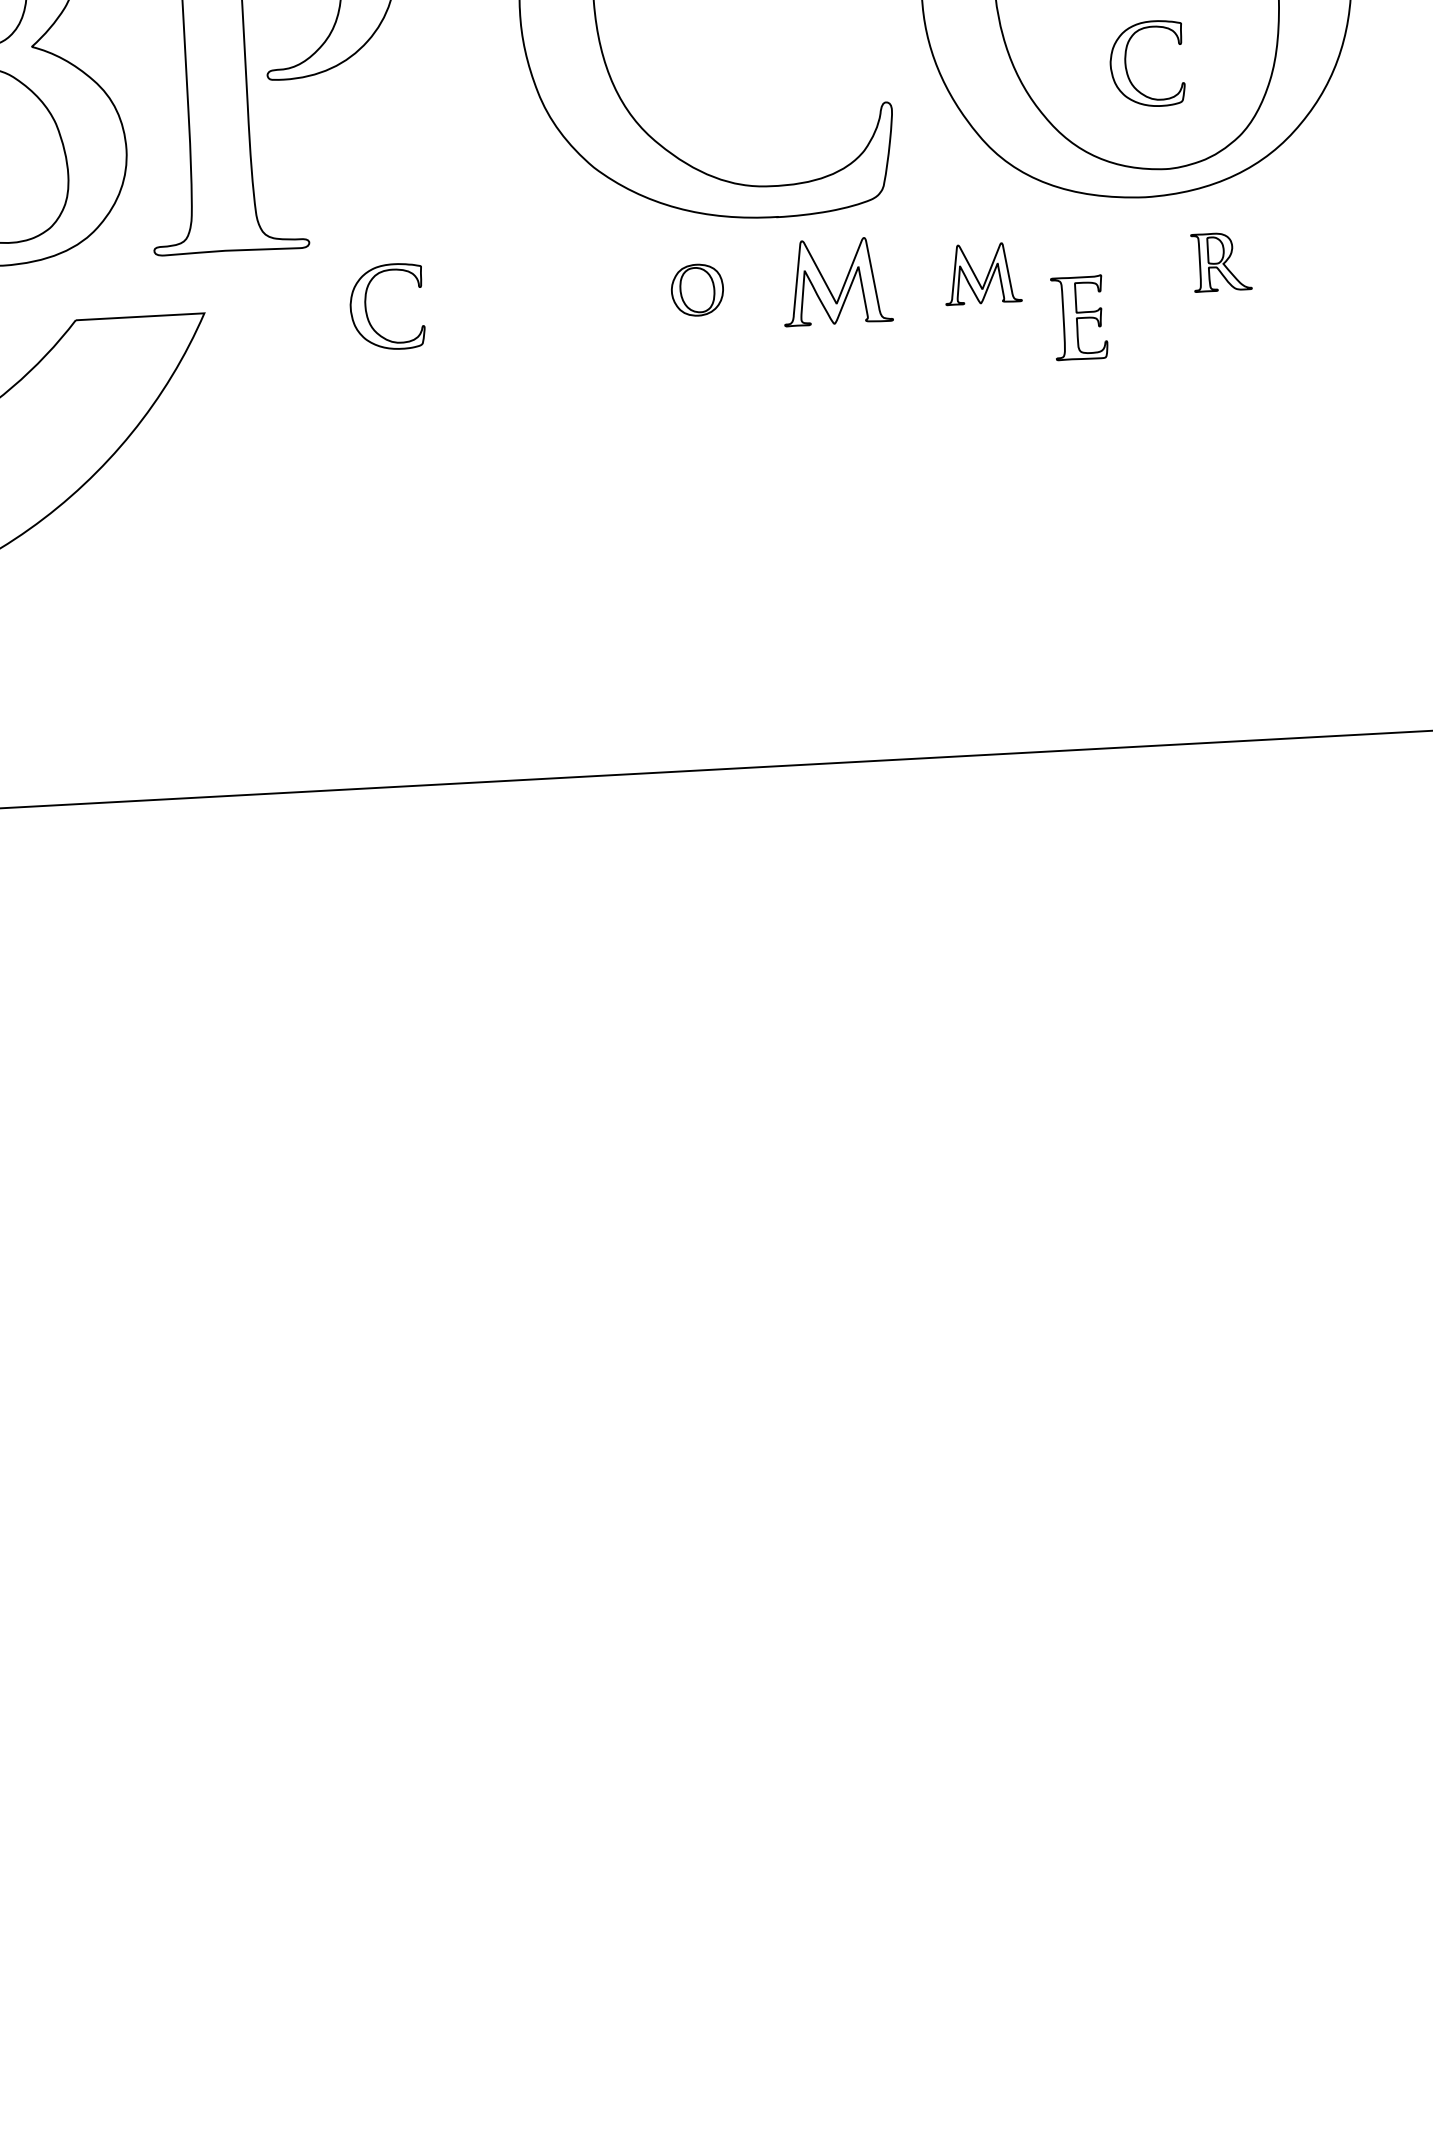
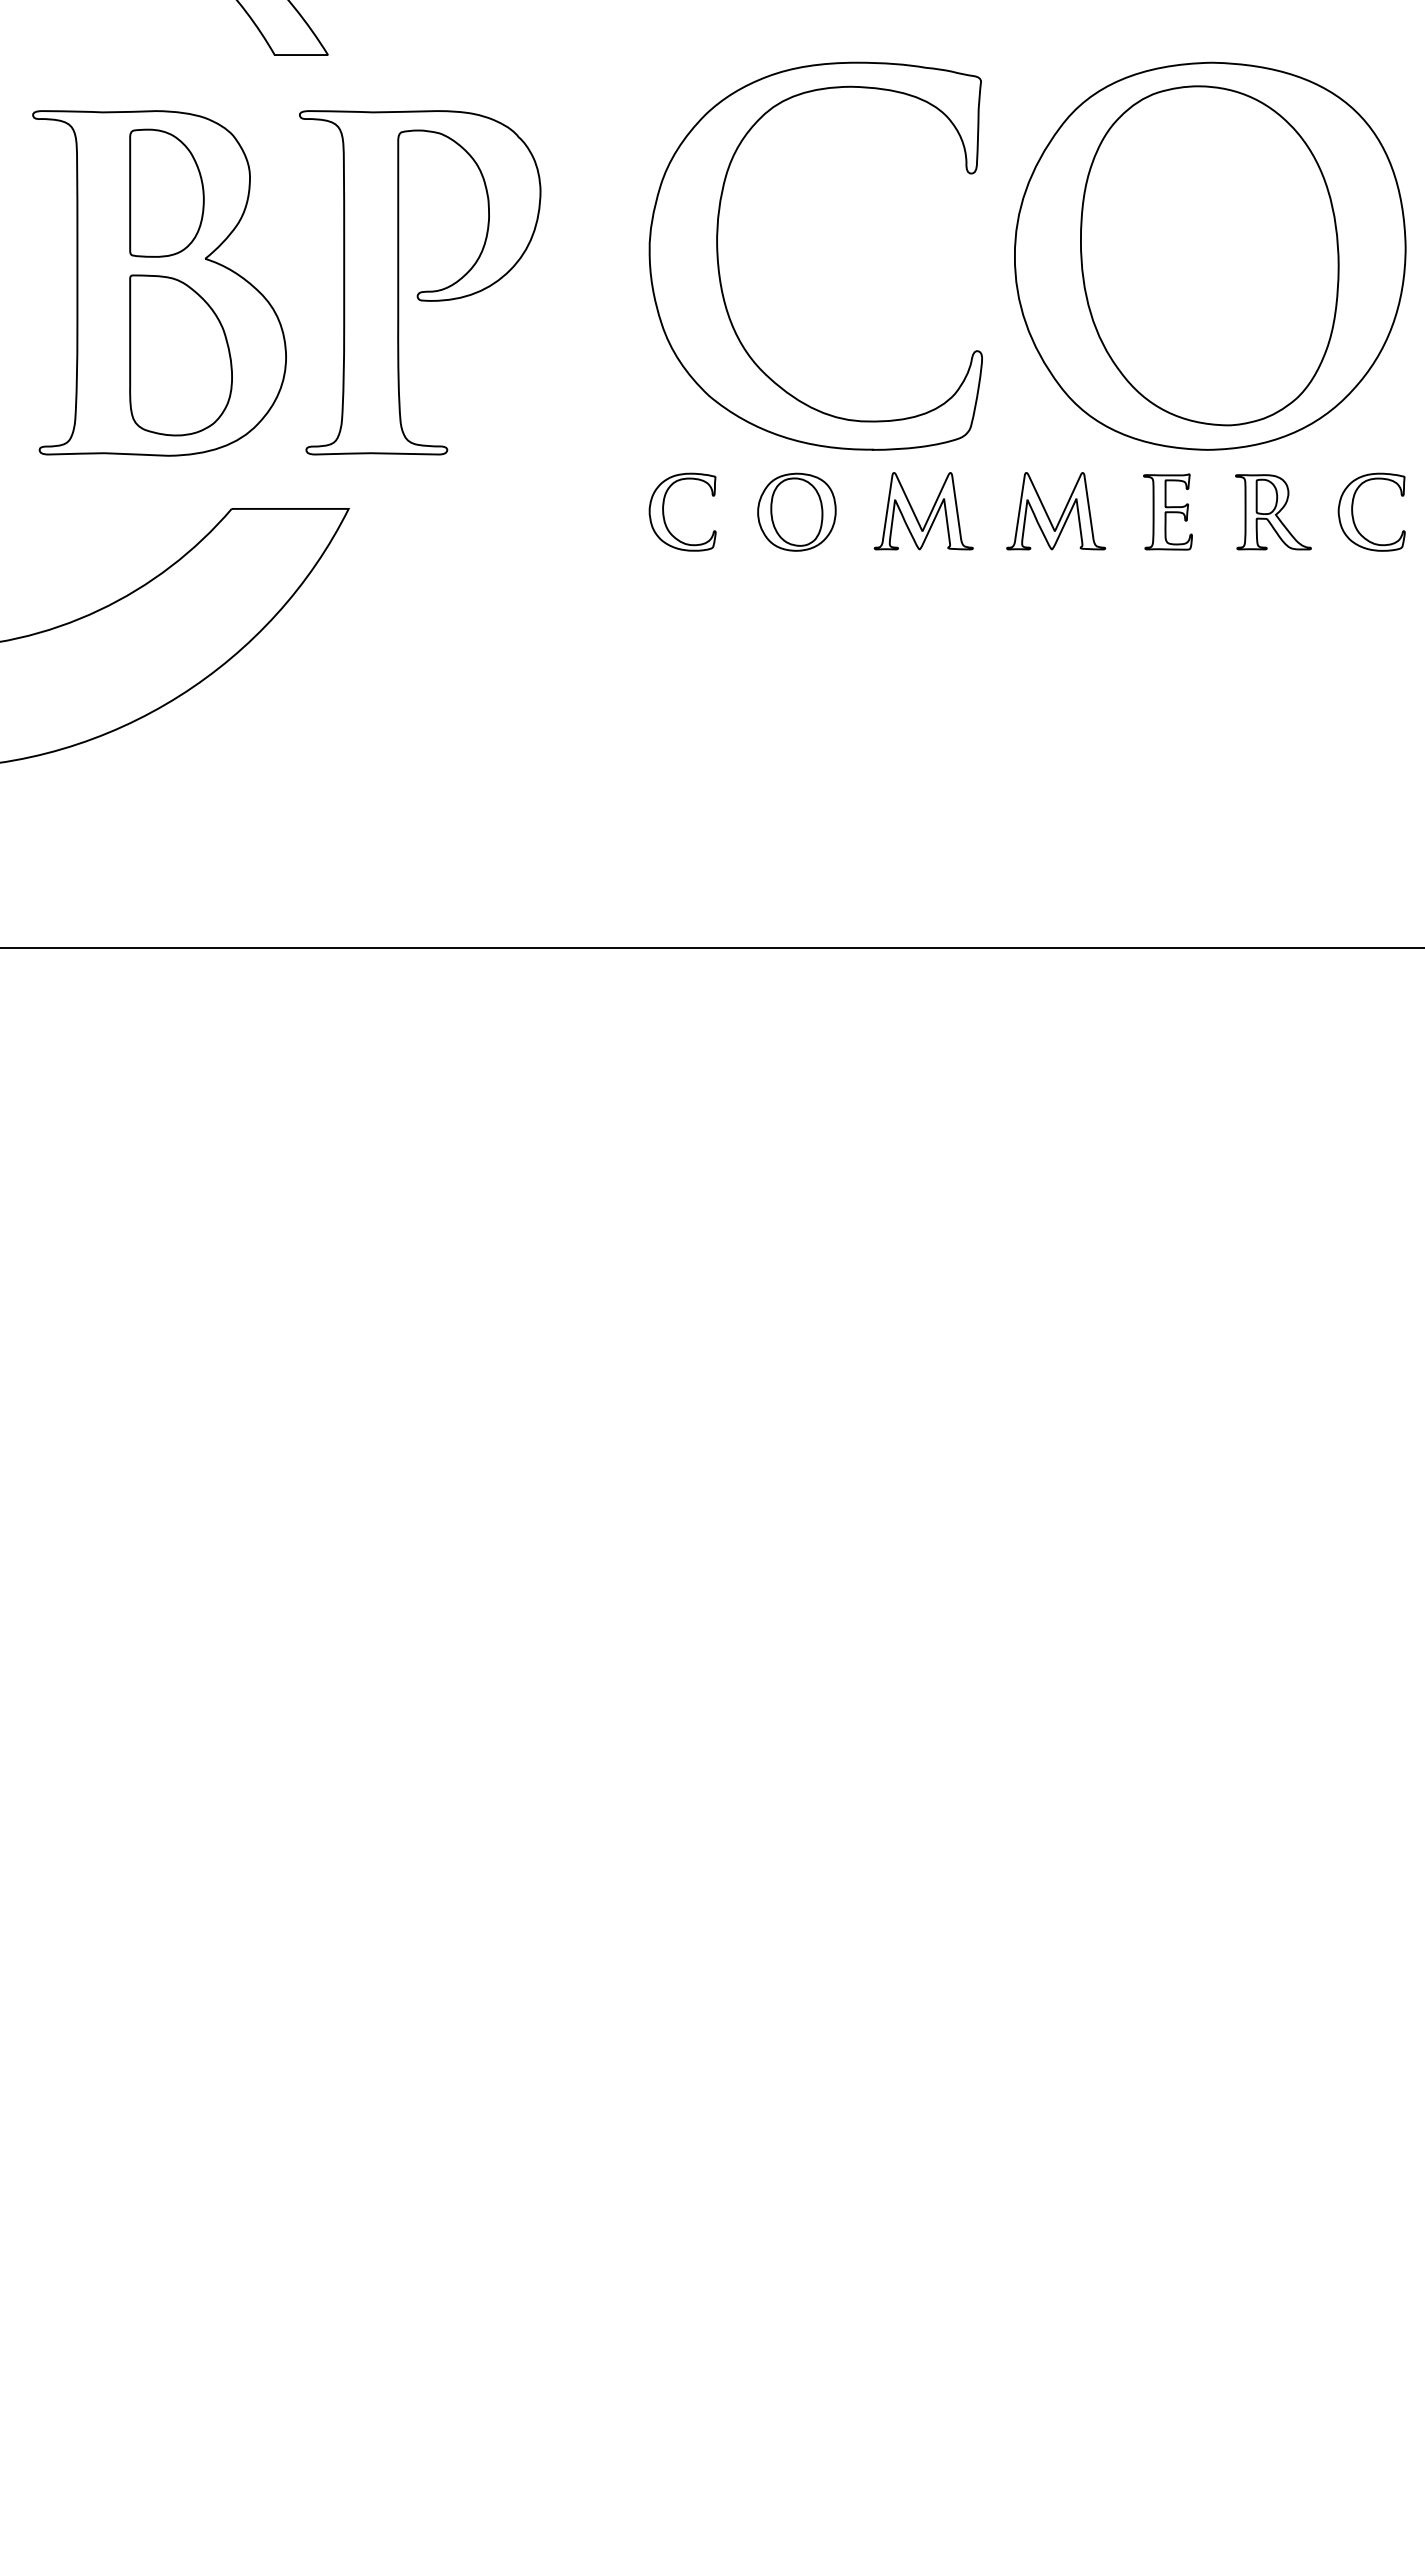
part: (1126, 64) -> (1353, 511), moved
part: (1221, 262) -> (1273, 512), size x1.43
part: (982, 274) -> (1056, 511), size x1.43
part: (696, 289) -> (796, 511), size x1.67
part: (367, 307) -> (664, 511), moved
part: (1078, 317) -> (1167, 511), moved

